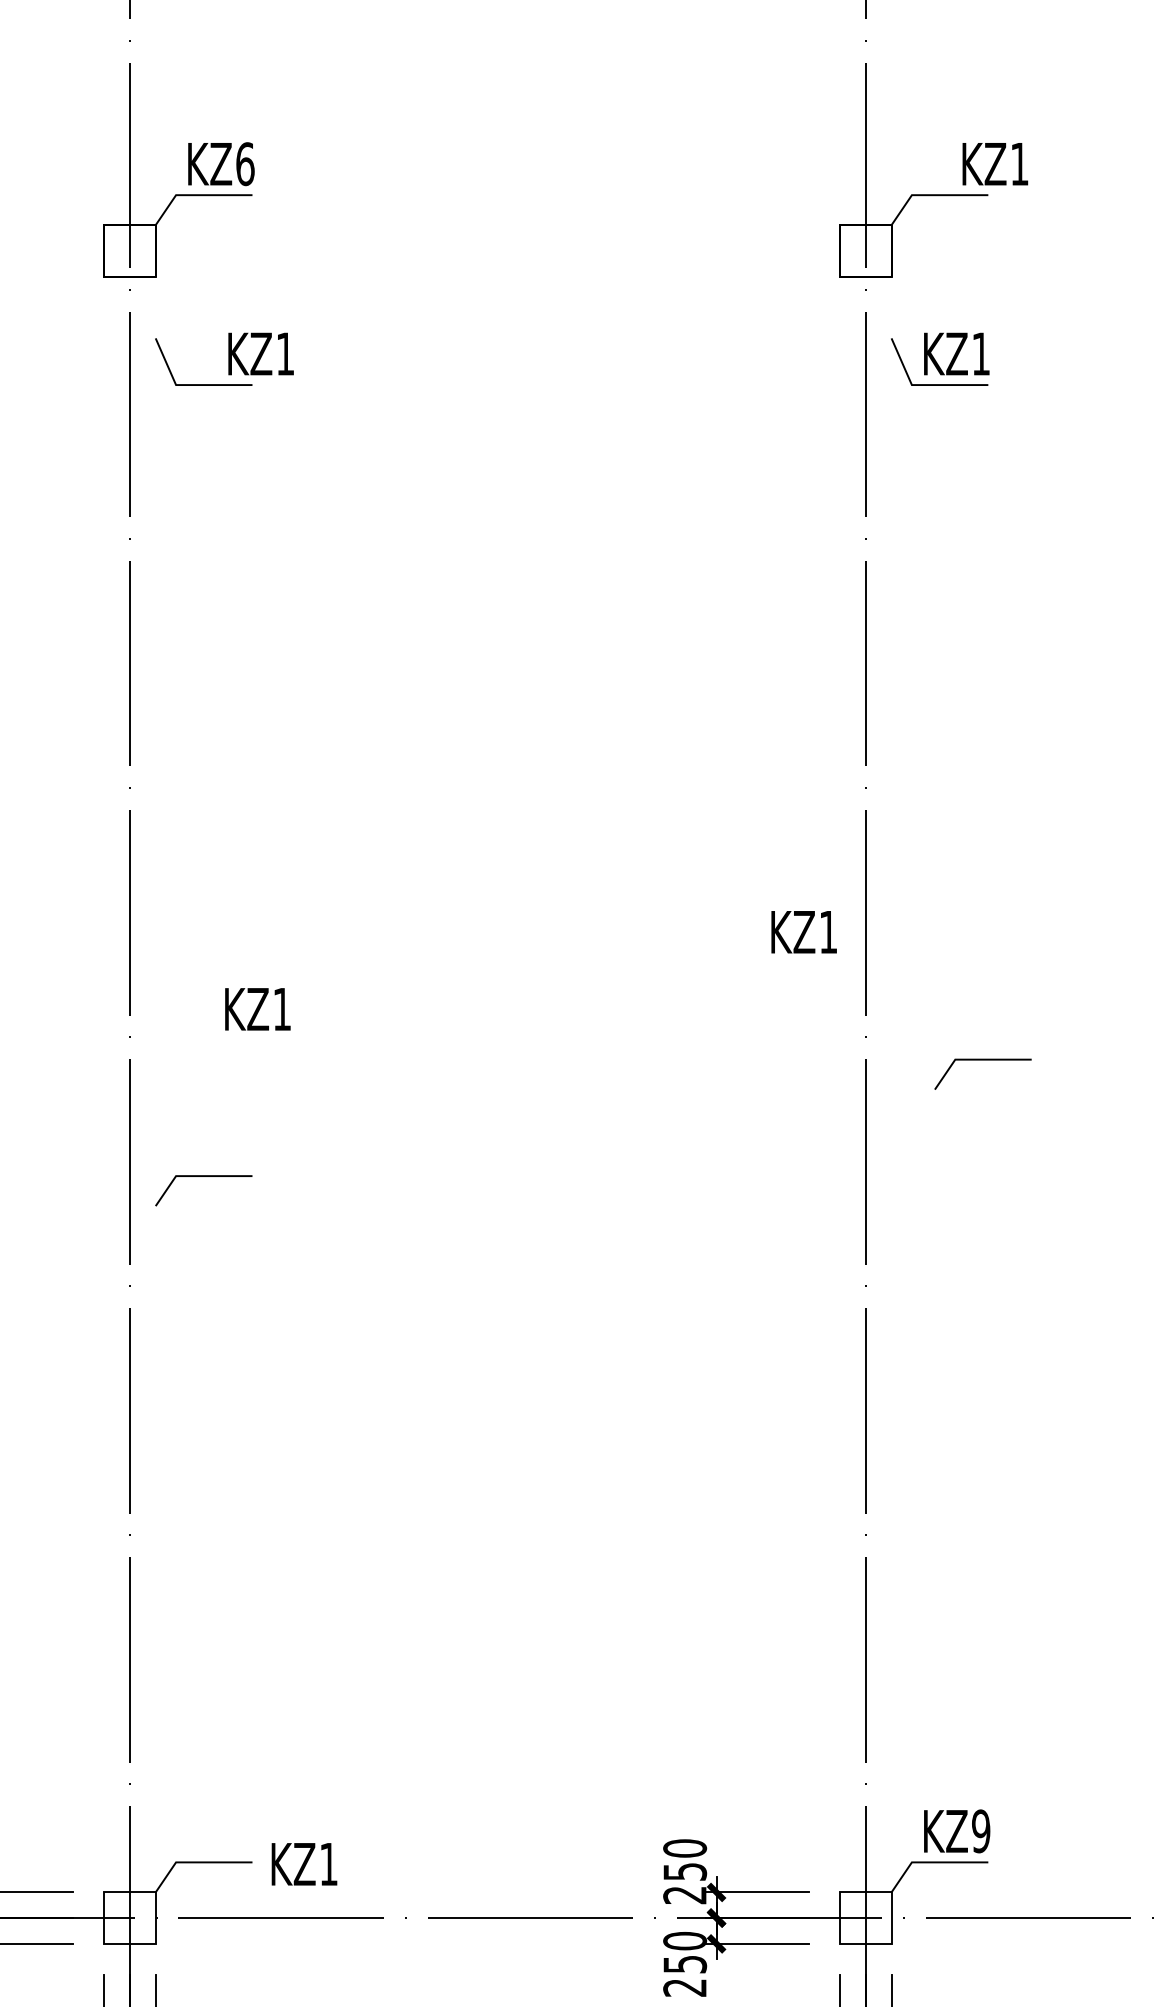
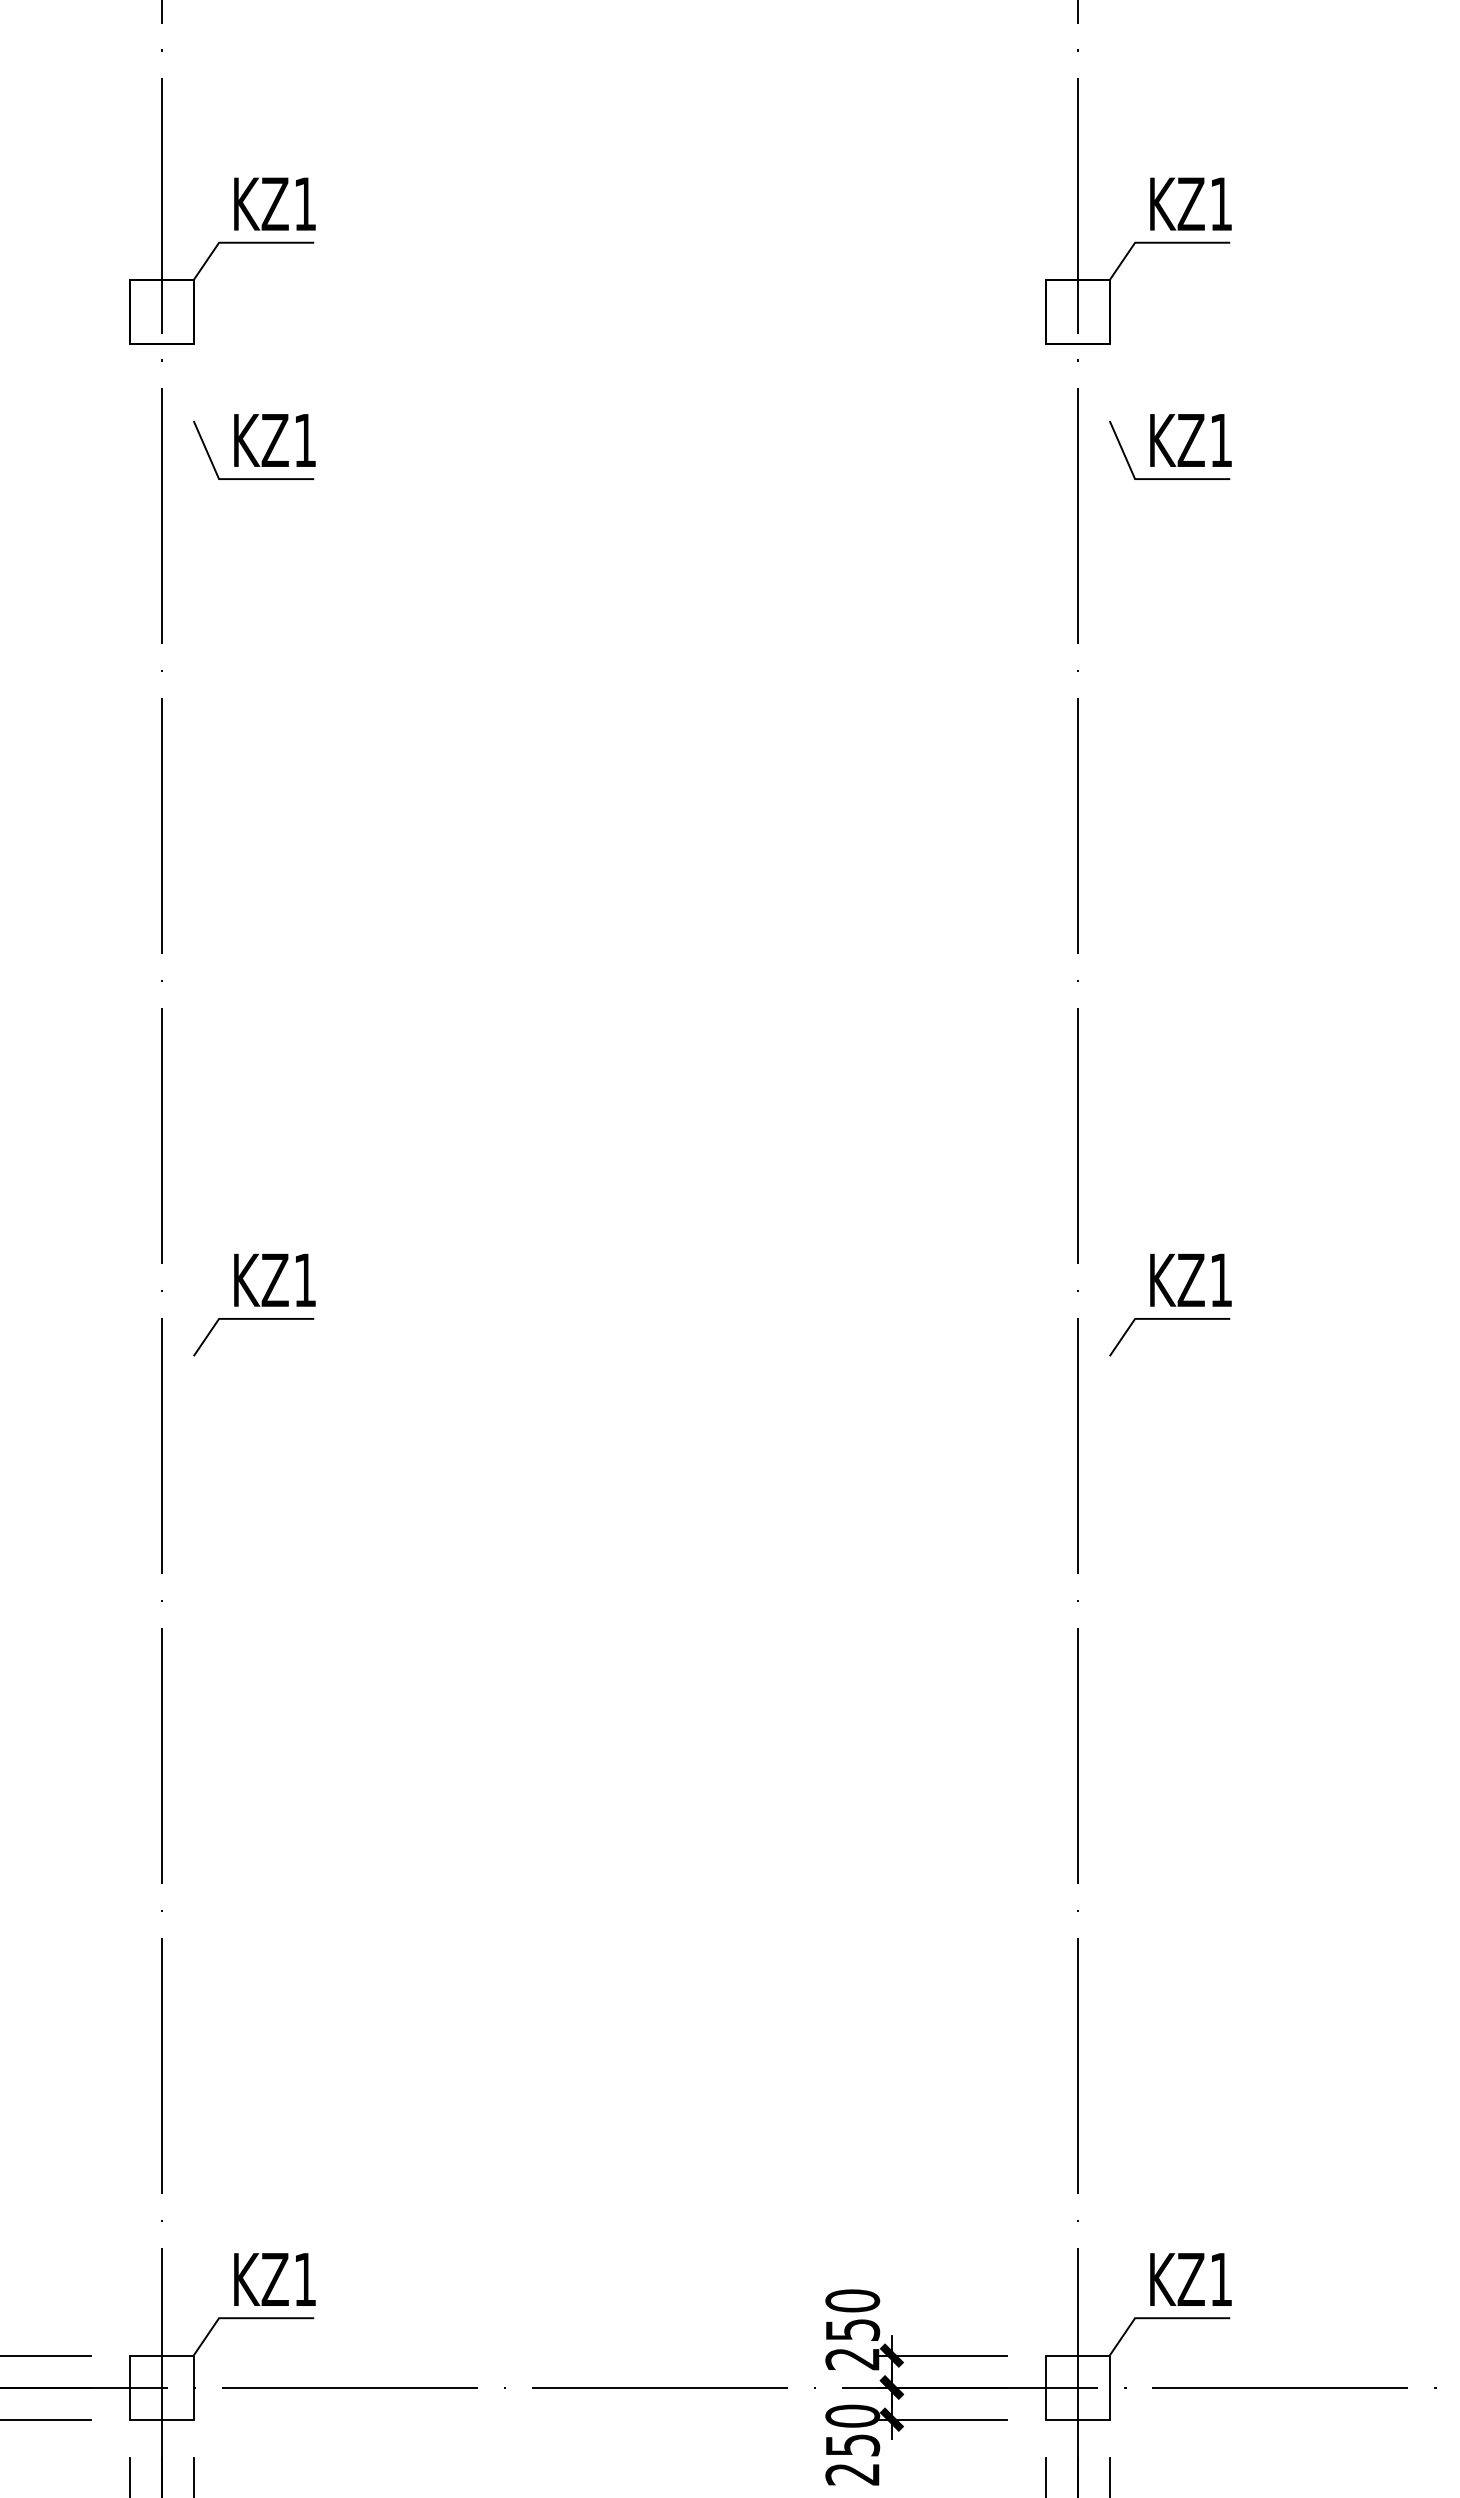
text: (245, 163) -> (305, 203), KZ6 -> KZ1
text: (994, 163) -> (1190, 203), moved
text: (260, 354) -> (274, 440), moved
text: (803, 931) -> (1190, 1279), moved
text: (257, 1008) -> (274, 1279), moved
line: (982, 1060) -> (1169, 1319), moved
line: (203, 1176) -> (253, 1319), moved
text: (980, 1831) -> (1220, 2279), KZ9 -> KZ1
text: (304, 1864) -> (274, 2279), moved

